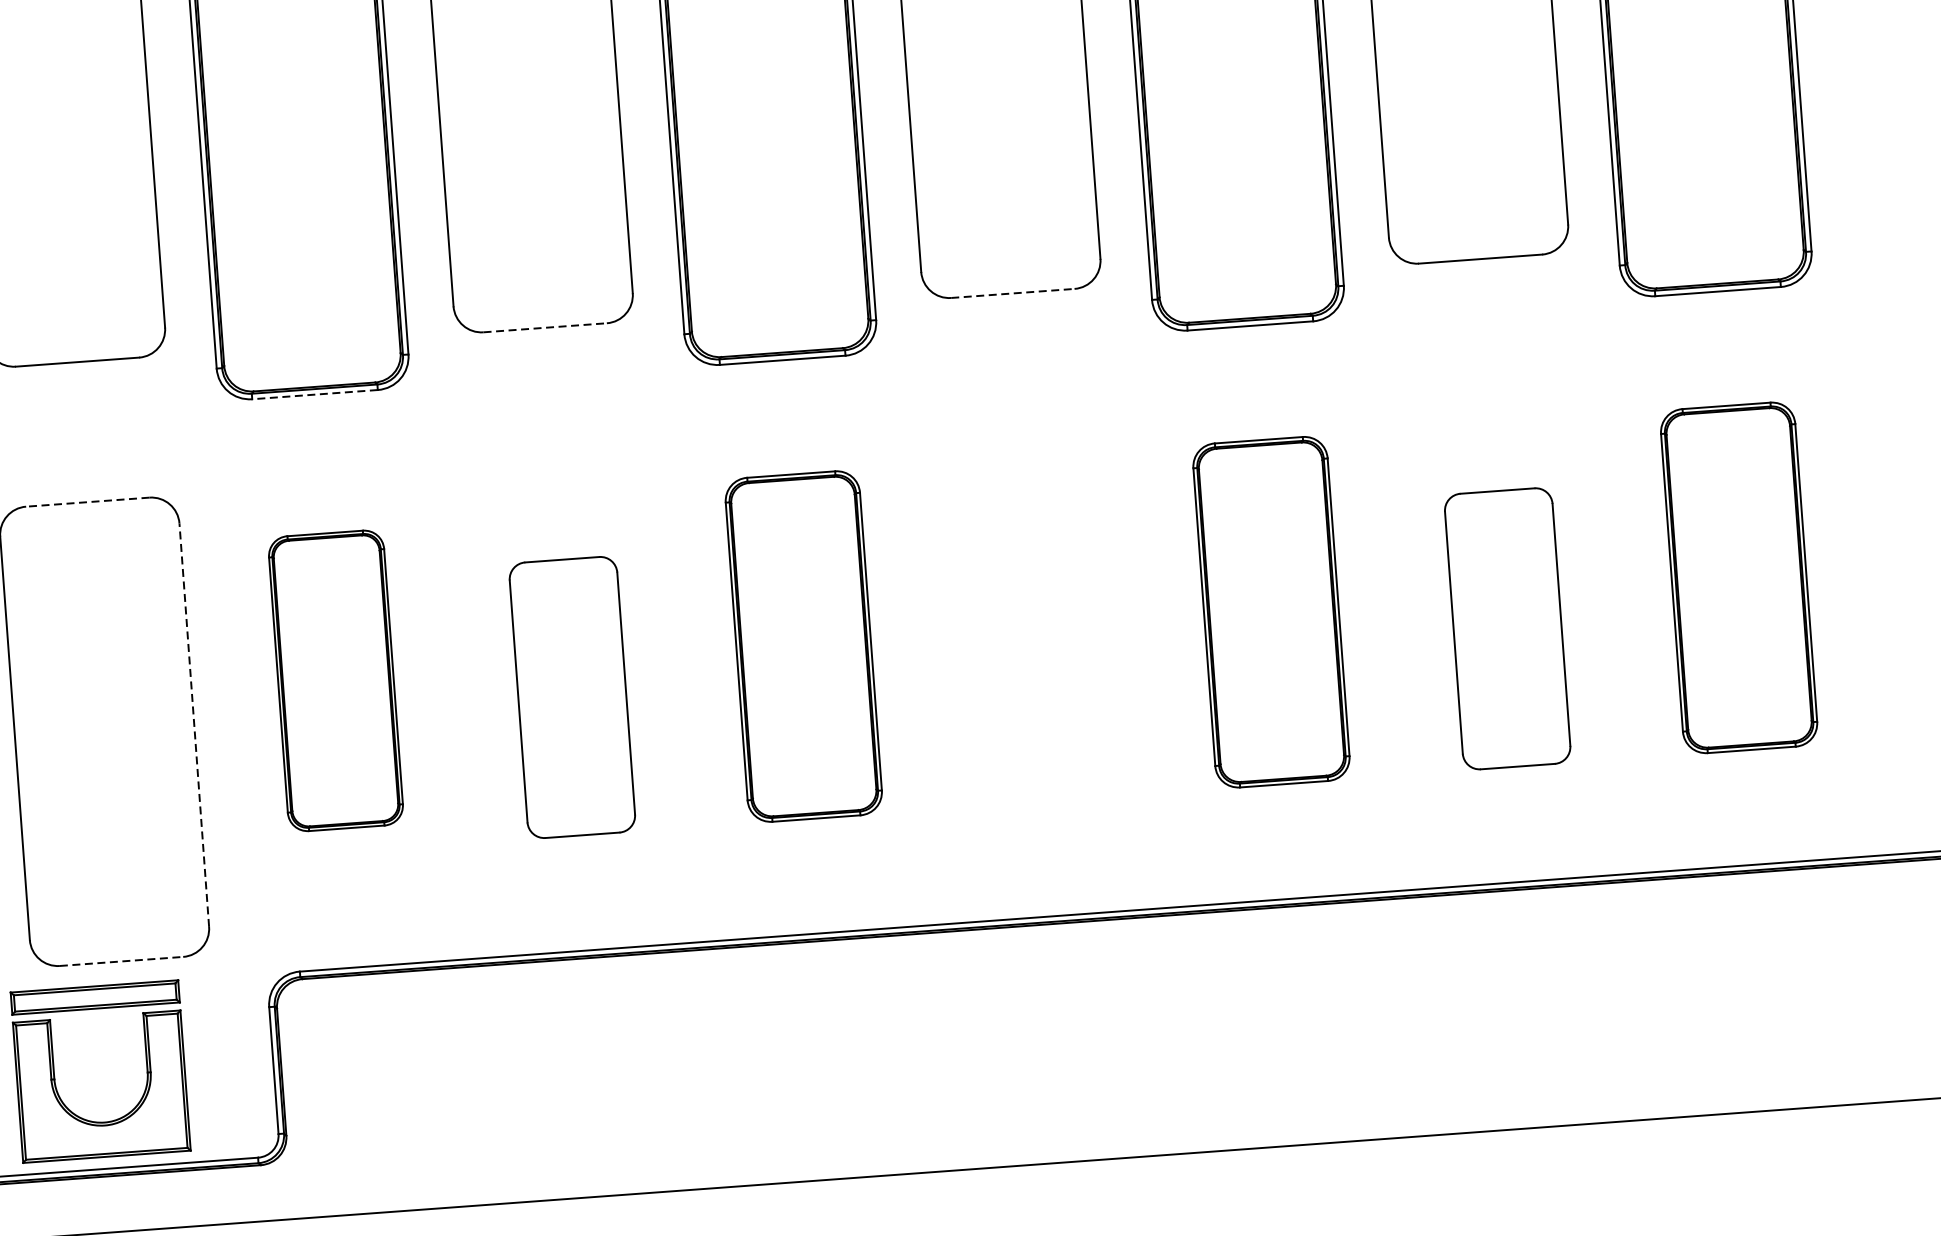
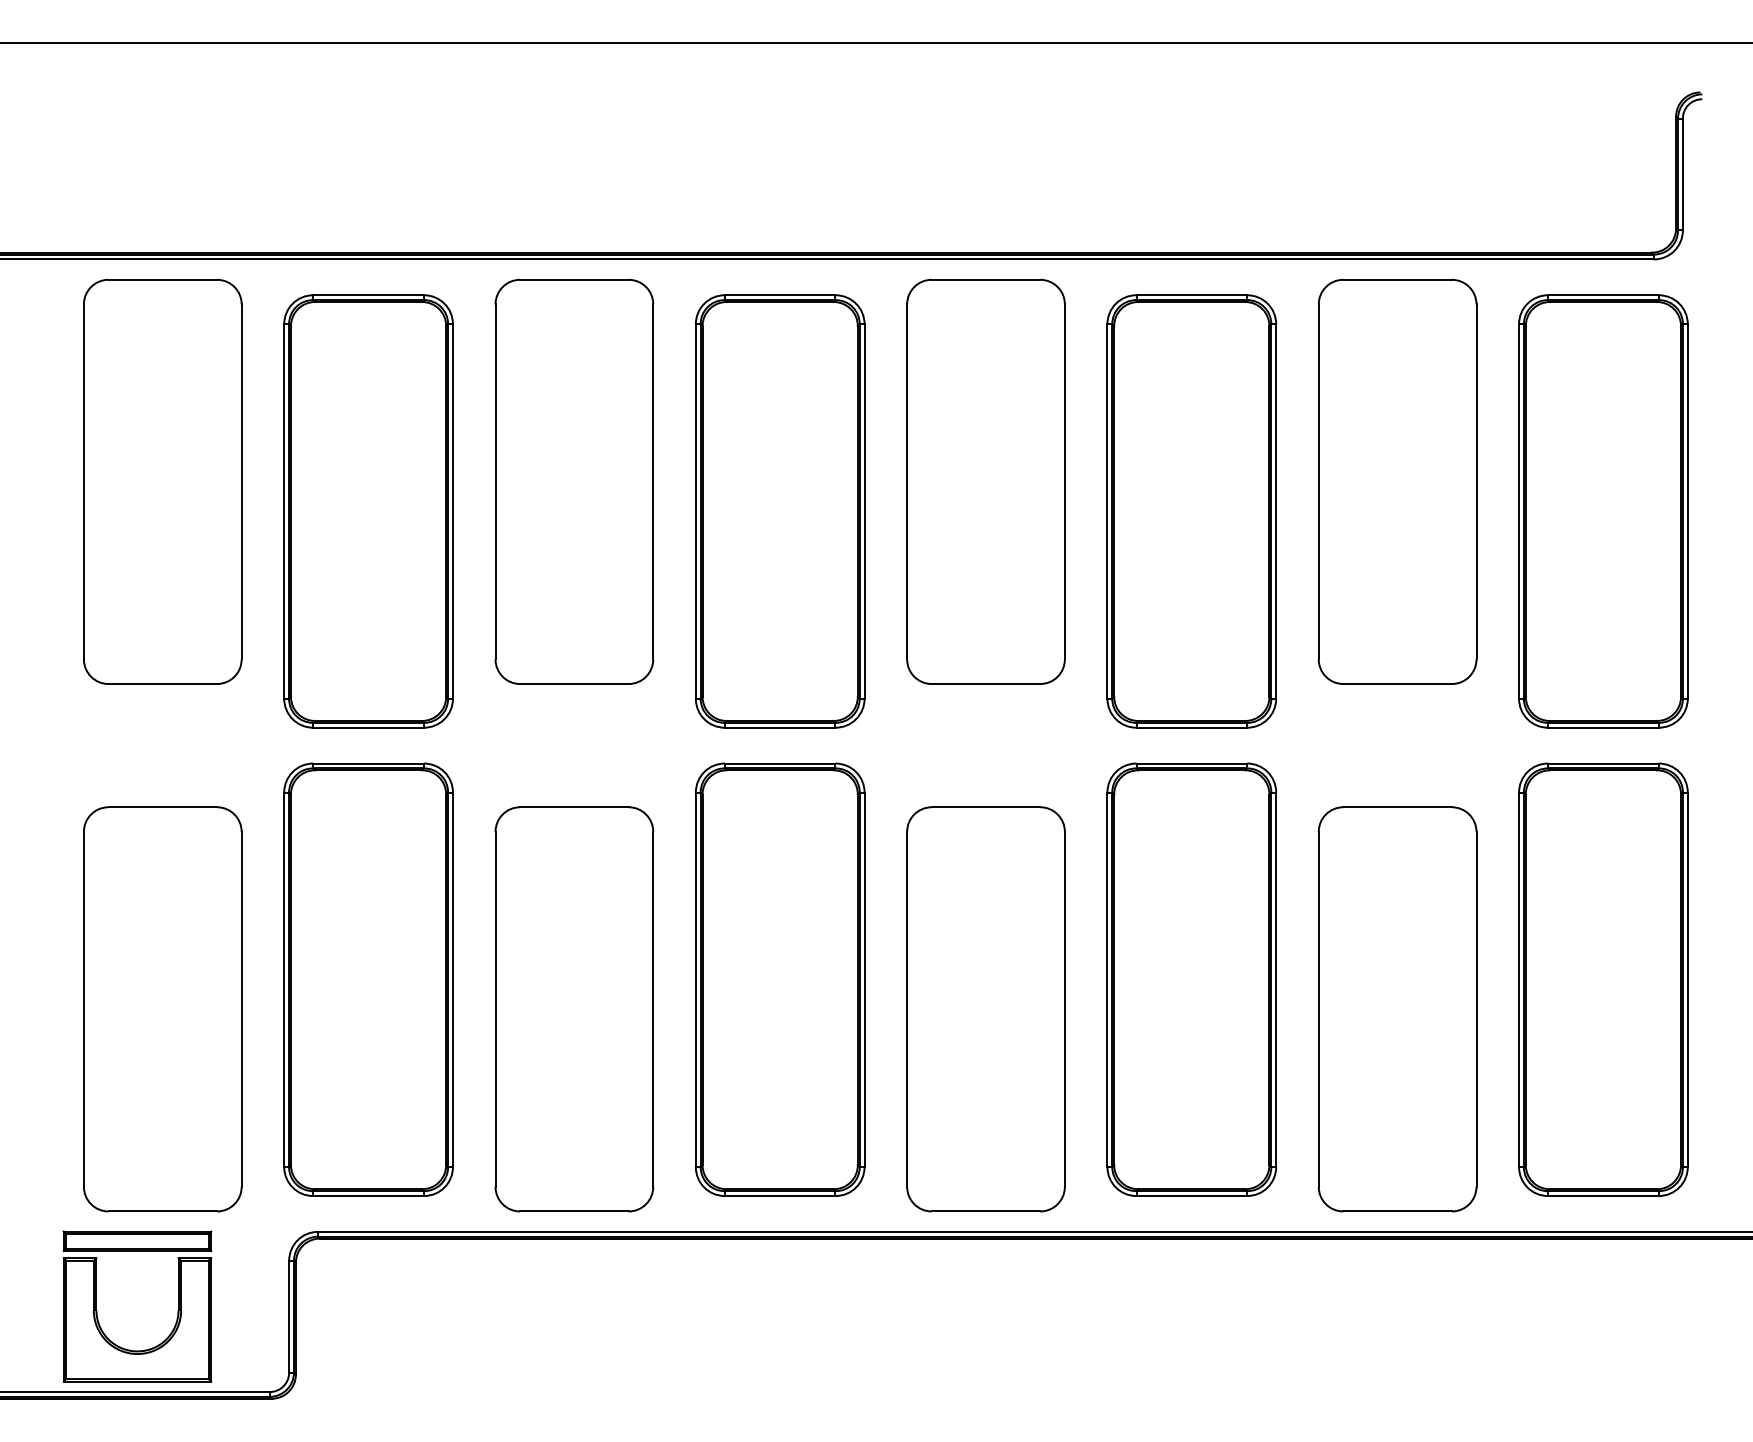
line: (1013, 293) -> (986, 684), dashed -> solid
line: (545, 328) -> (574, 684), dashed -> solid
line: (314, 394) -> (368, 727), dashed -> solid
line: (87, 502) -> (162, 807), dashed -> solid
part: (1739, 577) -> (1603, 979), size x1.43
part: (1271, 612) -> (1191, 979), size x1.43
part: (1507, 628) -> (1397, 1009), size x1.67
part: (804, 646) -> (780, 979), size x1.43
part: (1039, 663) -> (985, 1009), added
part: (335, 680) -> (368, 979), size x1.67
part: (572, 697) -> (574, 1009), size x1.67
line: (194, 724) -> (241, 1008), dashed -> solid
line: (122, 961) -> (163, 1211), dashed -> solid

